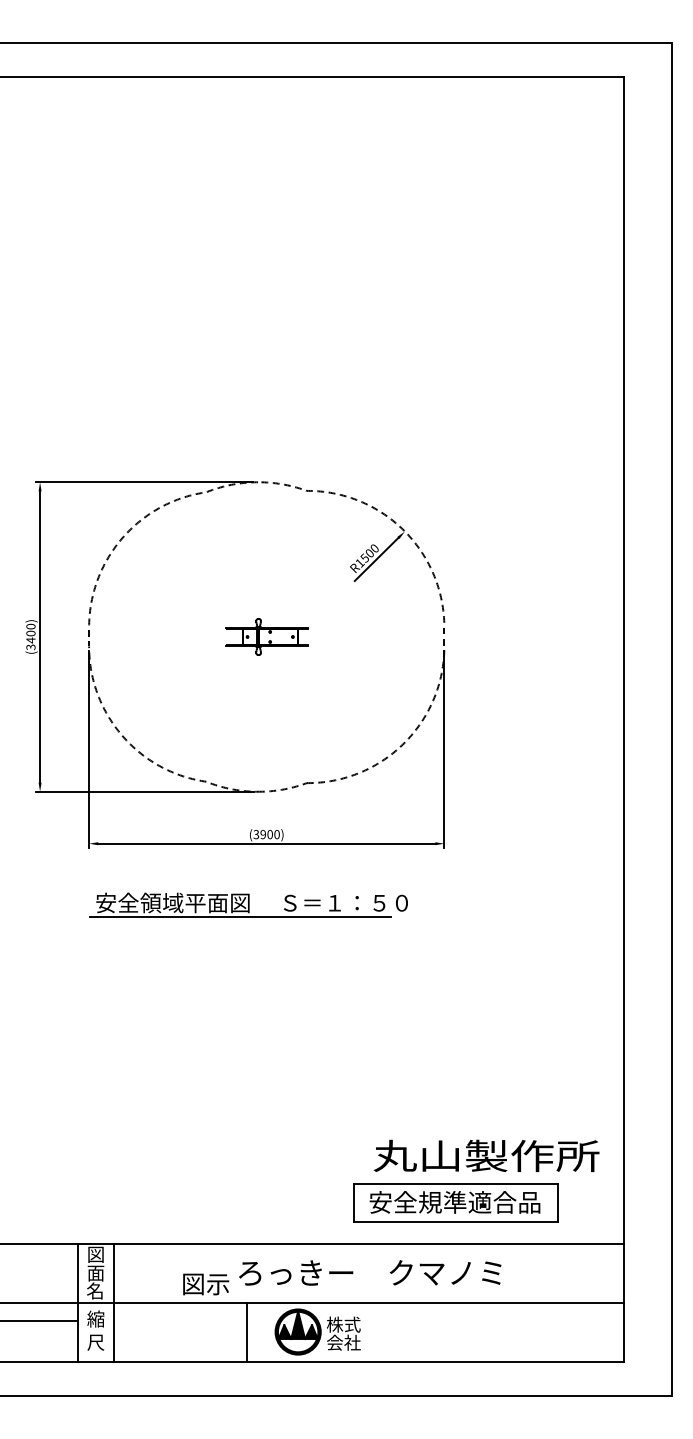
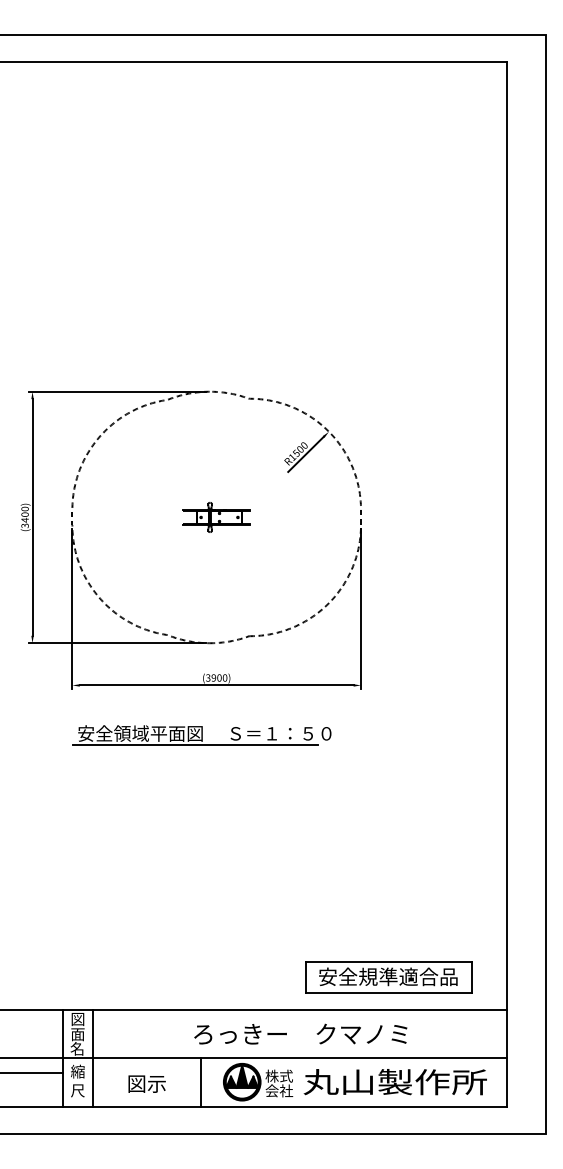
text: (486, 1155) -> (395, 1081), moved
part: (455, 1202) -> (388, 976), moved
text: (206, 1284) -> (147, 1084), moved

